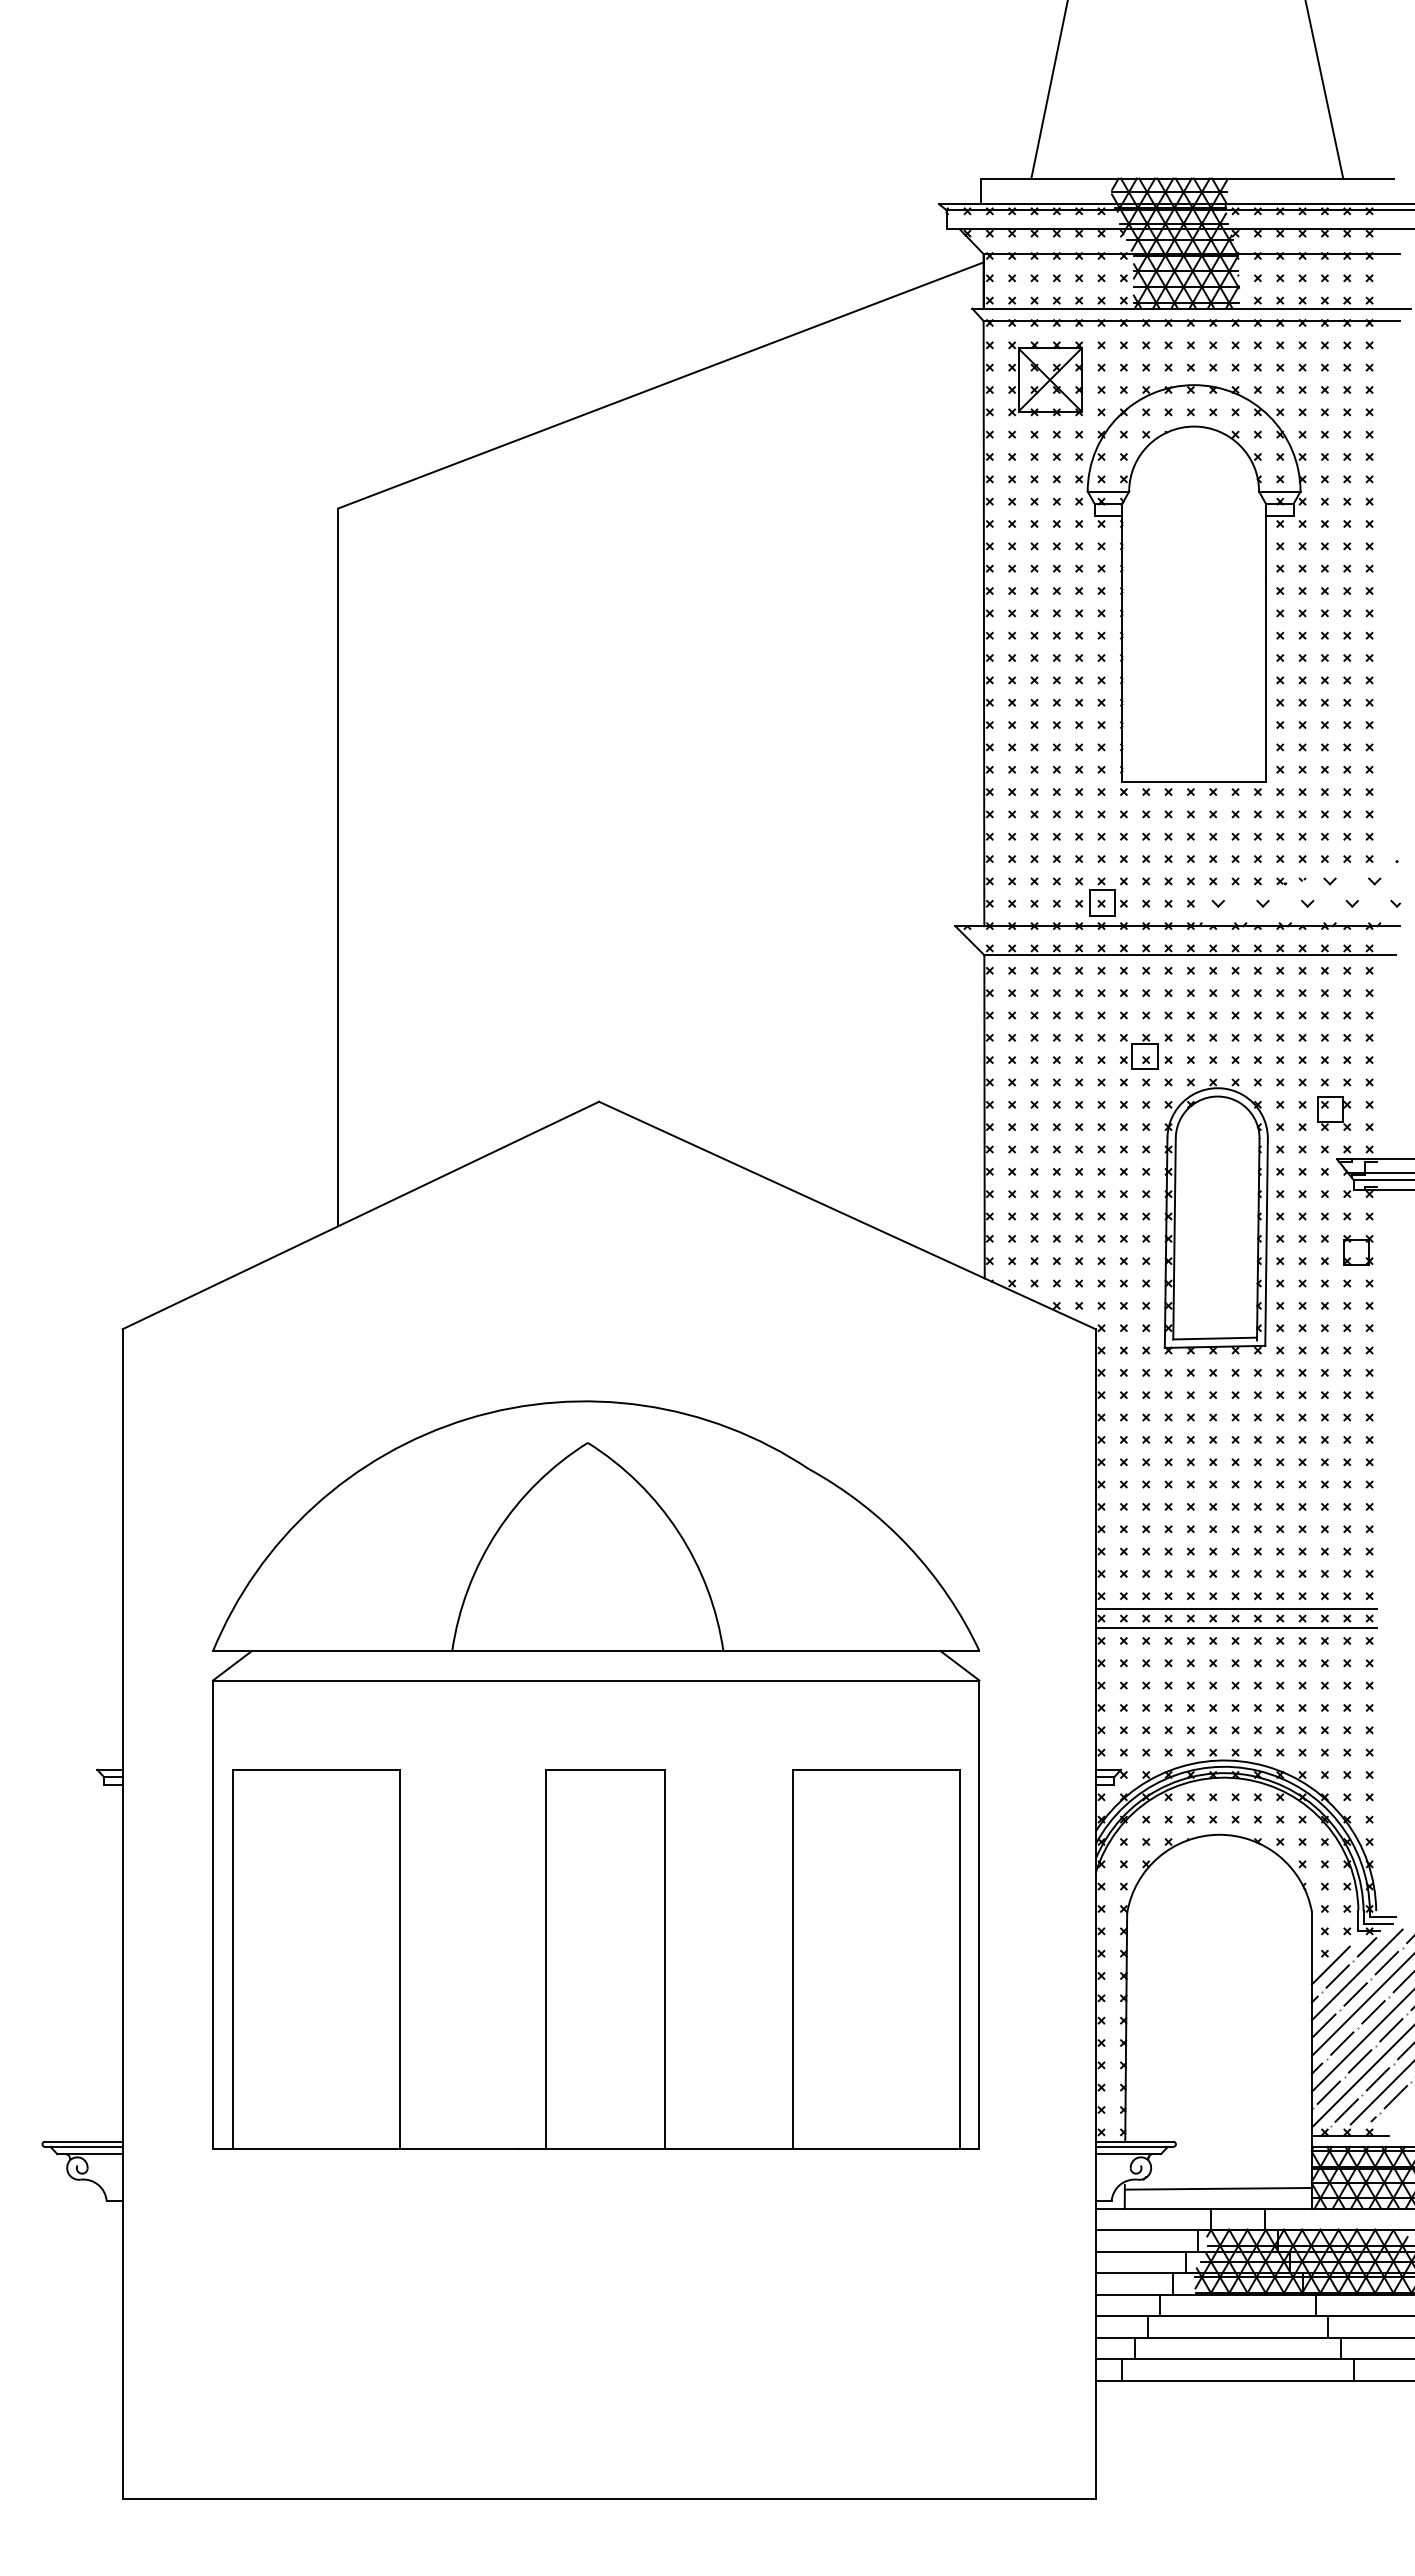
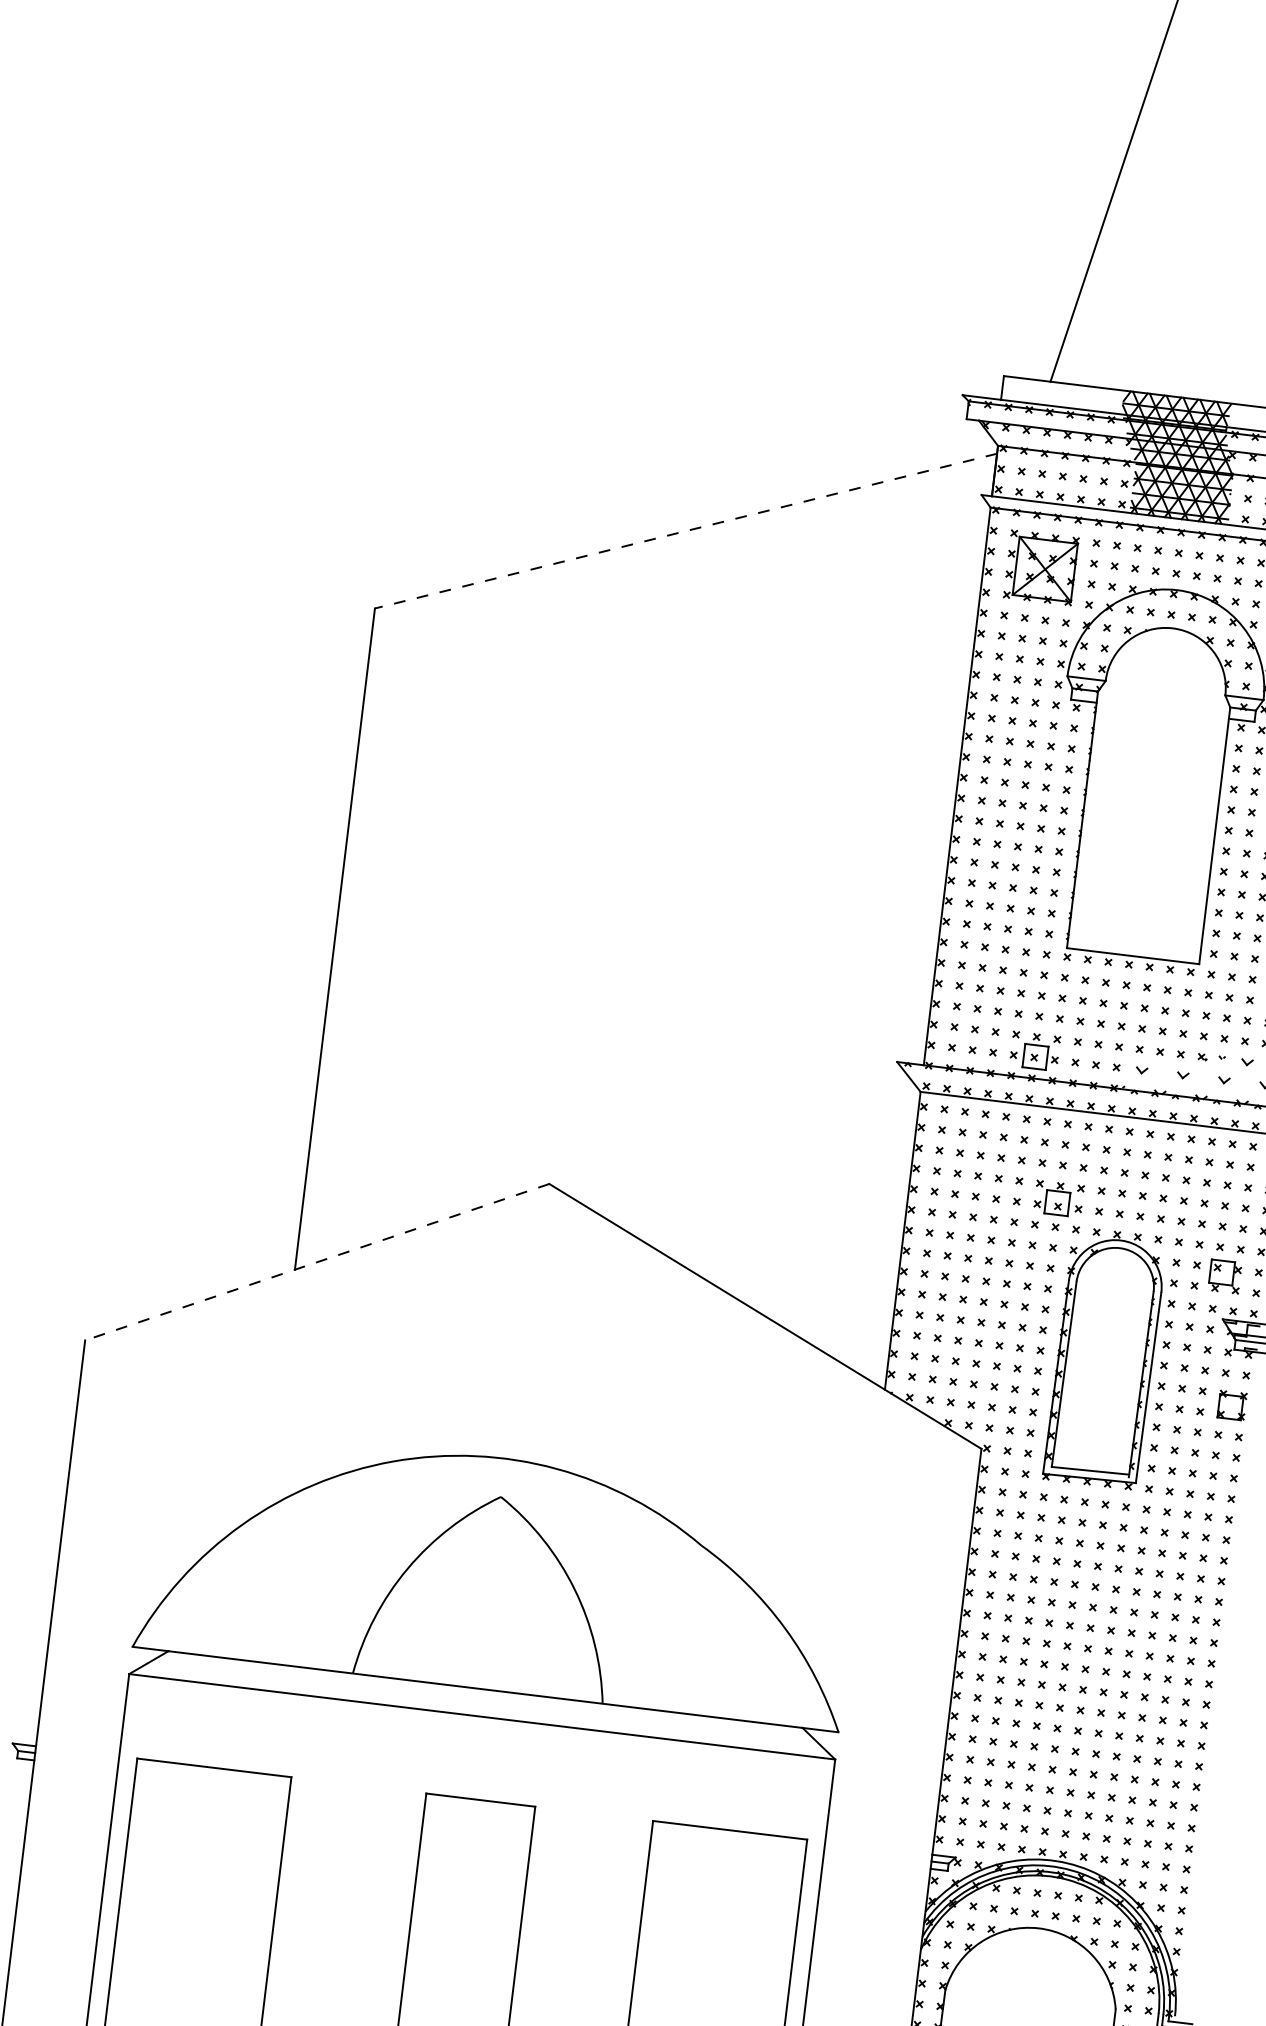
line: (660, 385) -> (685, 531), solid -> dashed
line: (360, 1215) -> (316, 1262), solid -> dashed
line: (1236, 1608) -> (1080, 1721), removed
line: (1236, 1627) -> (1077, 1739), removed

